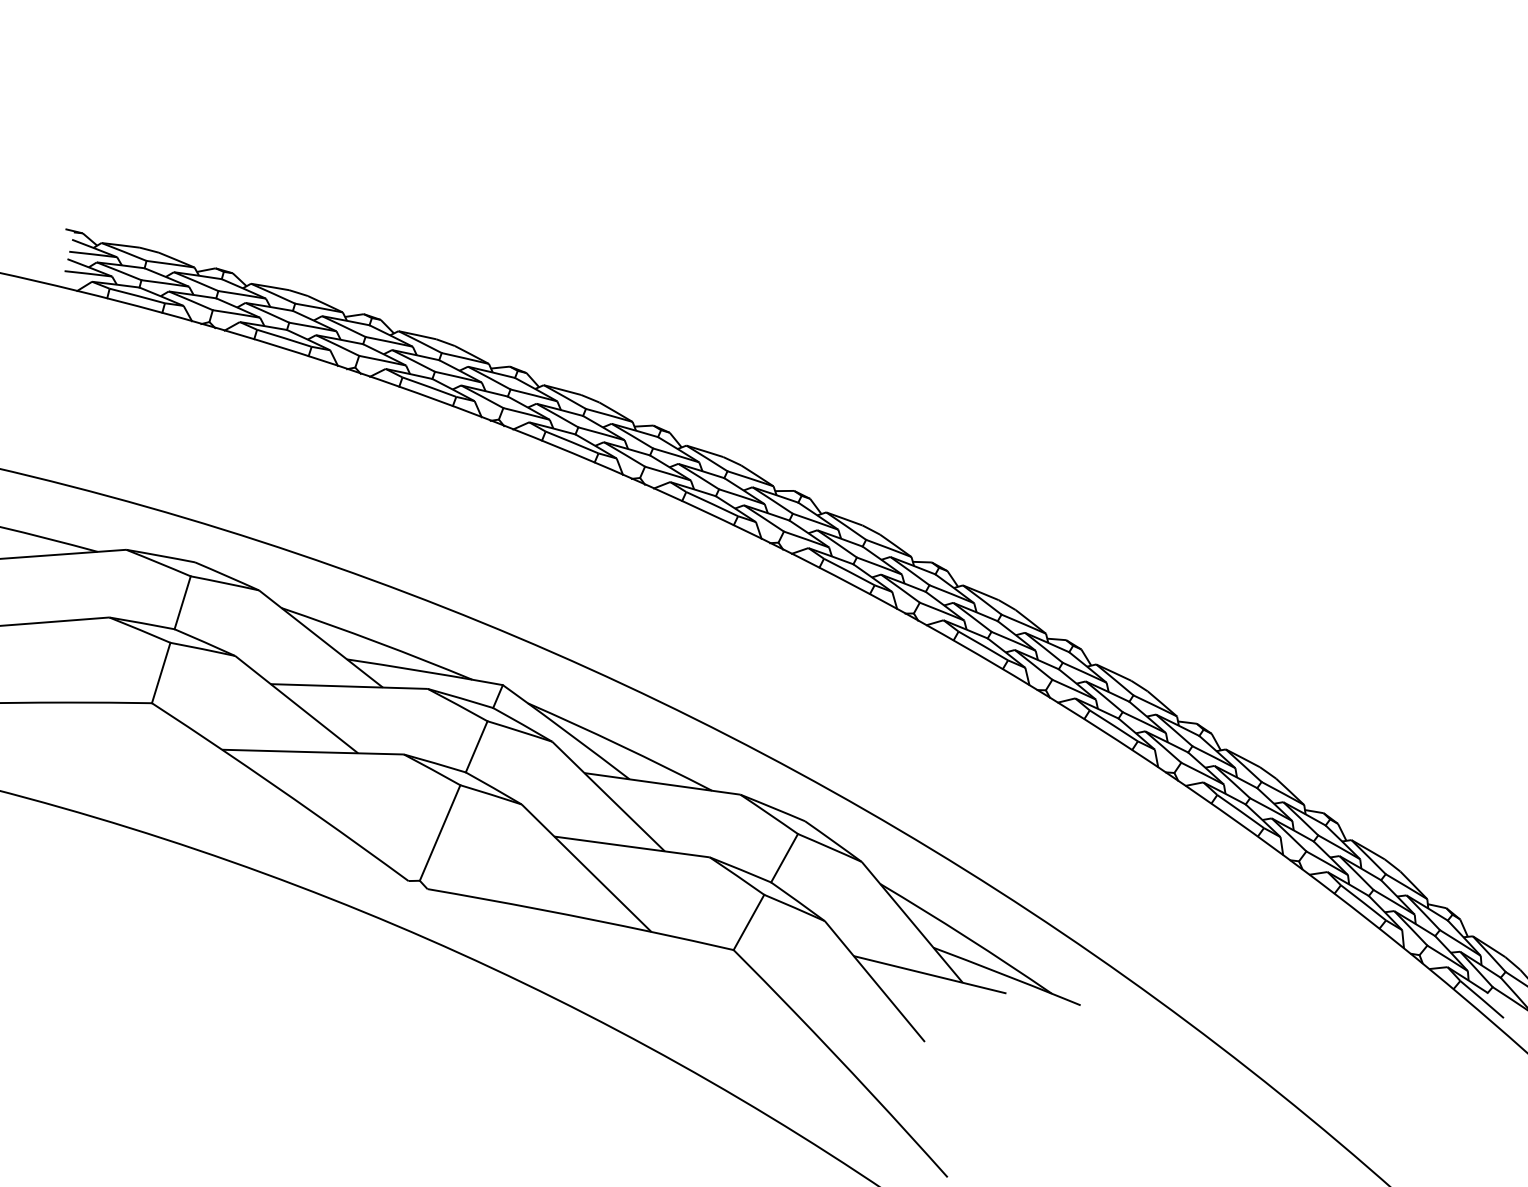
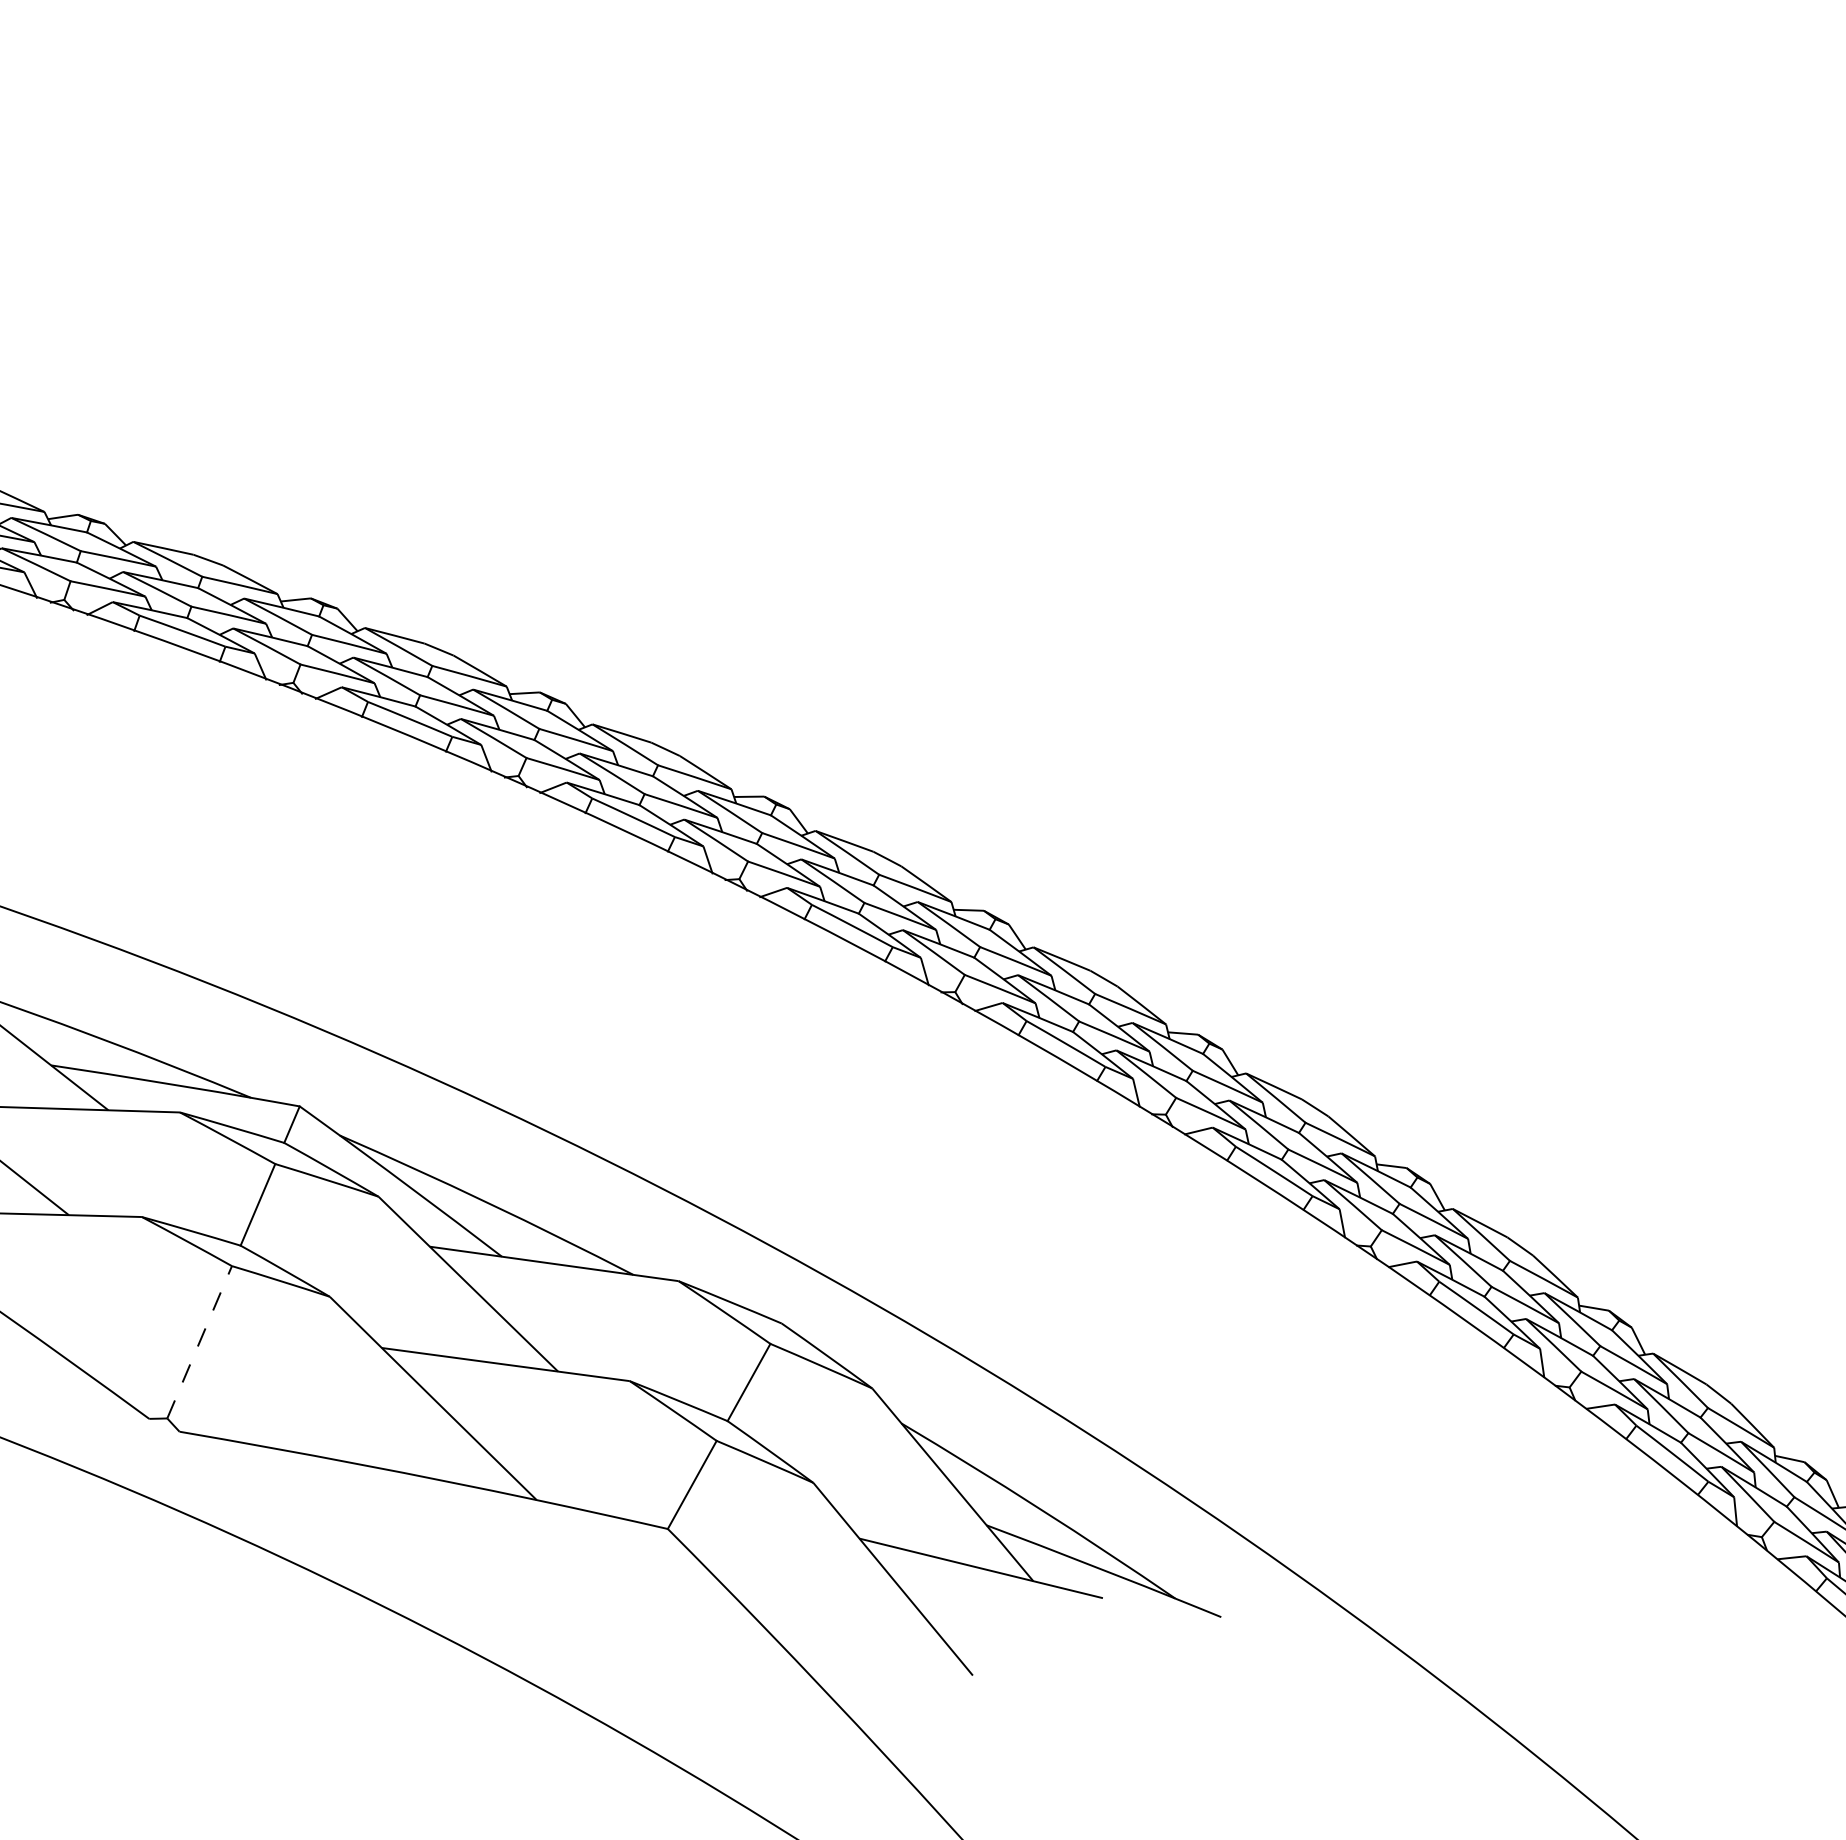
line: (440, 833) -> (200, 1343), solid -> dashed

